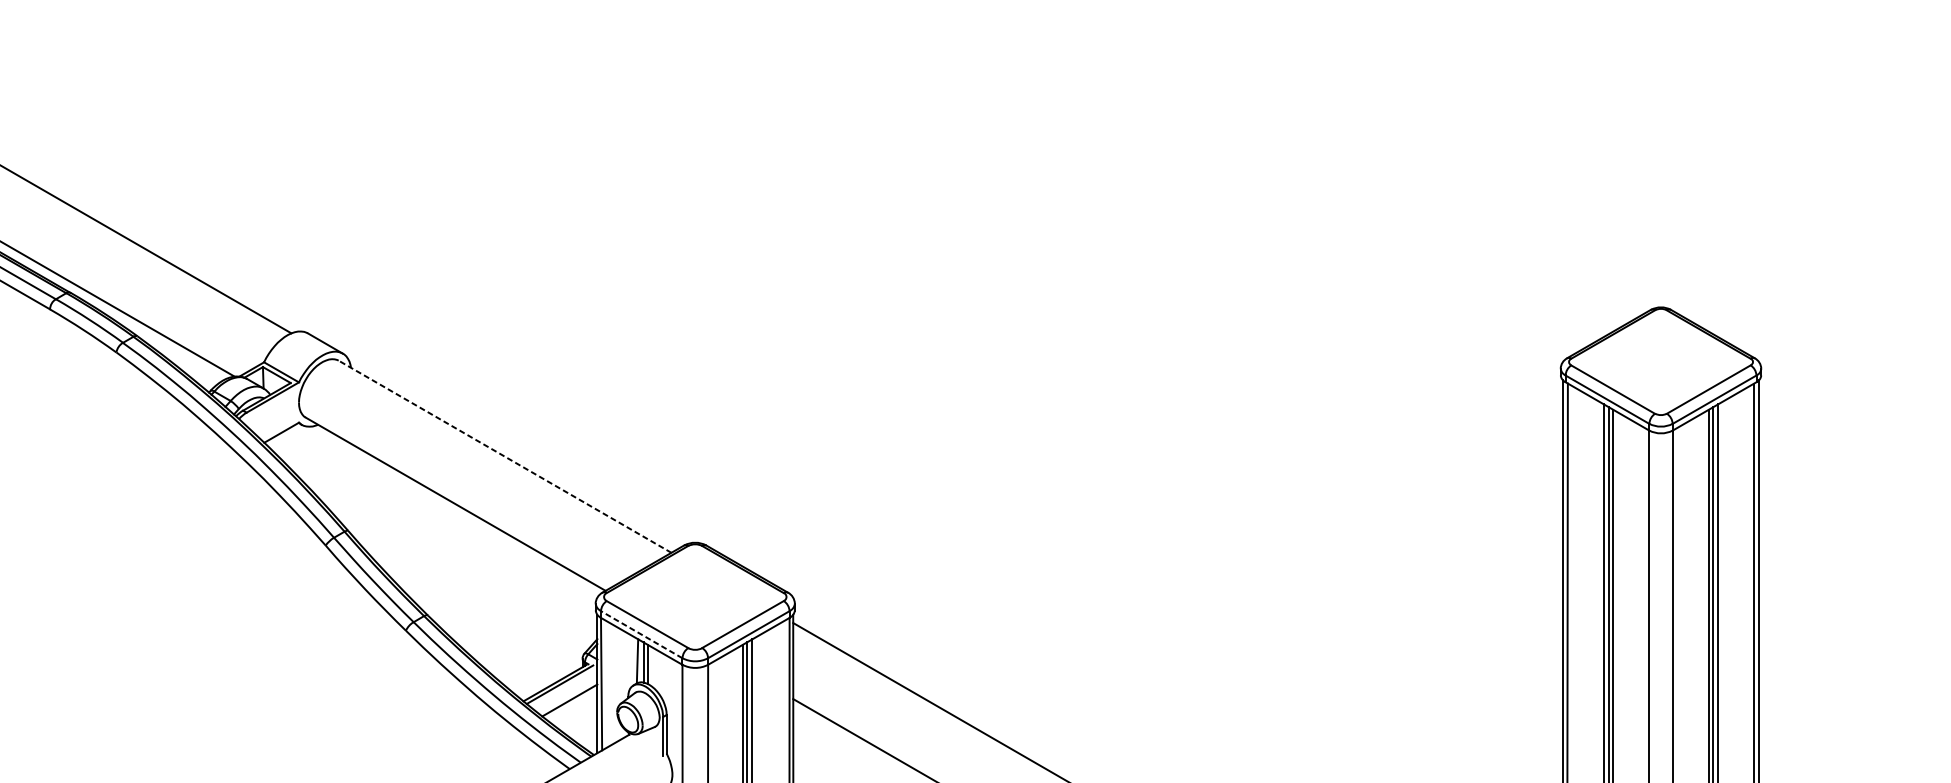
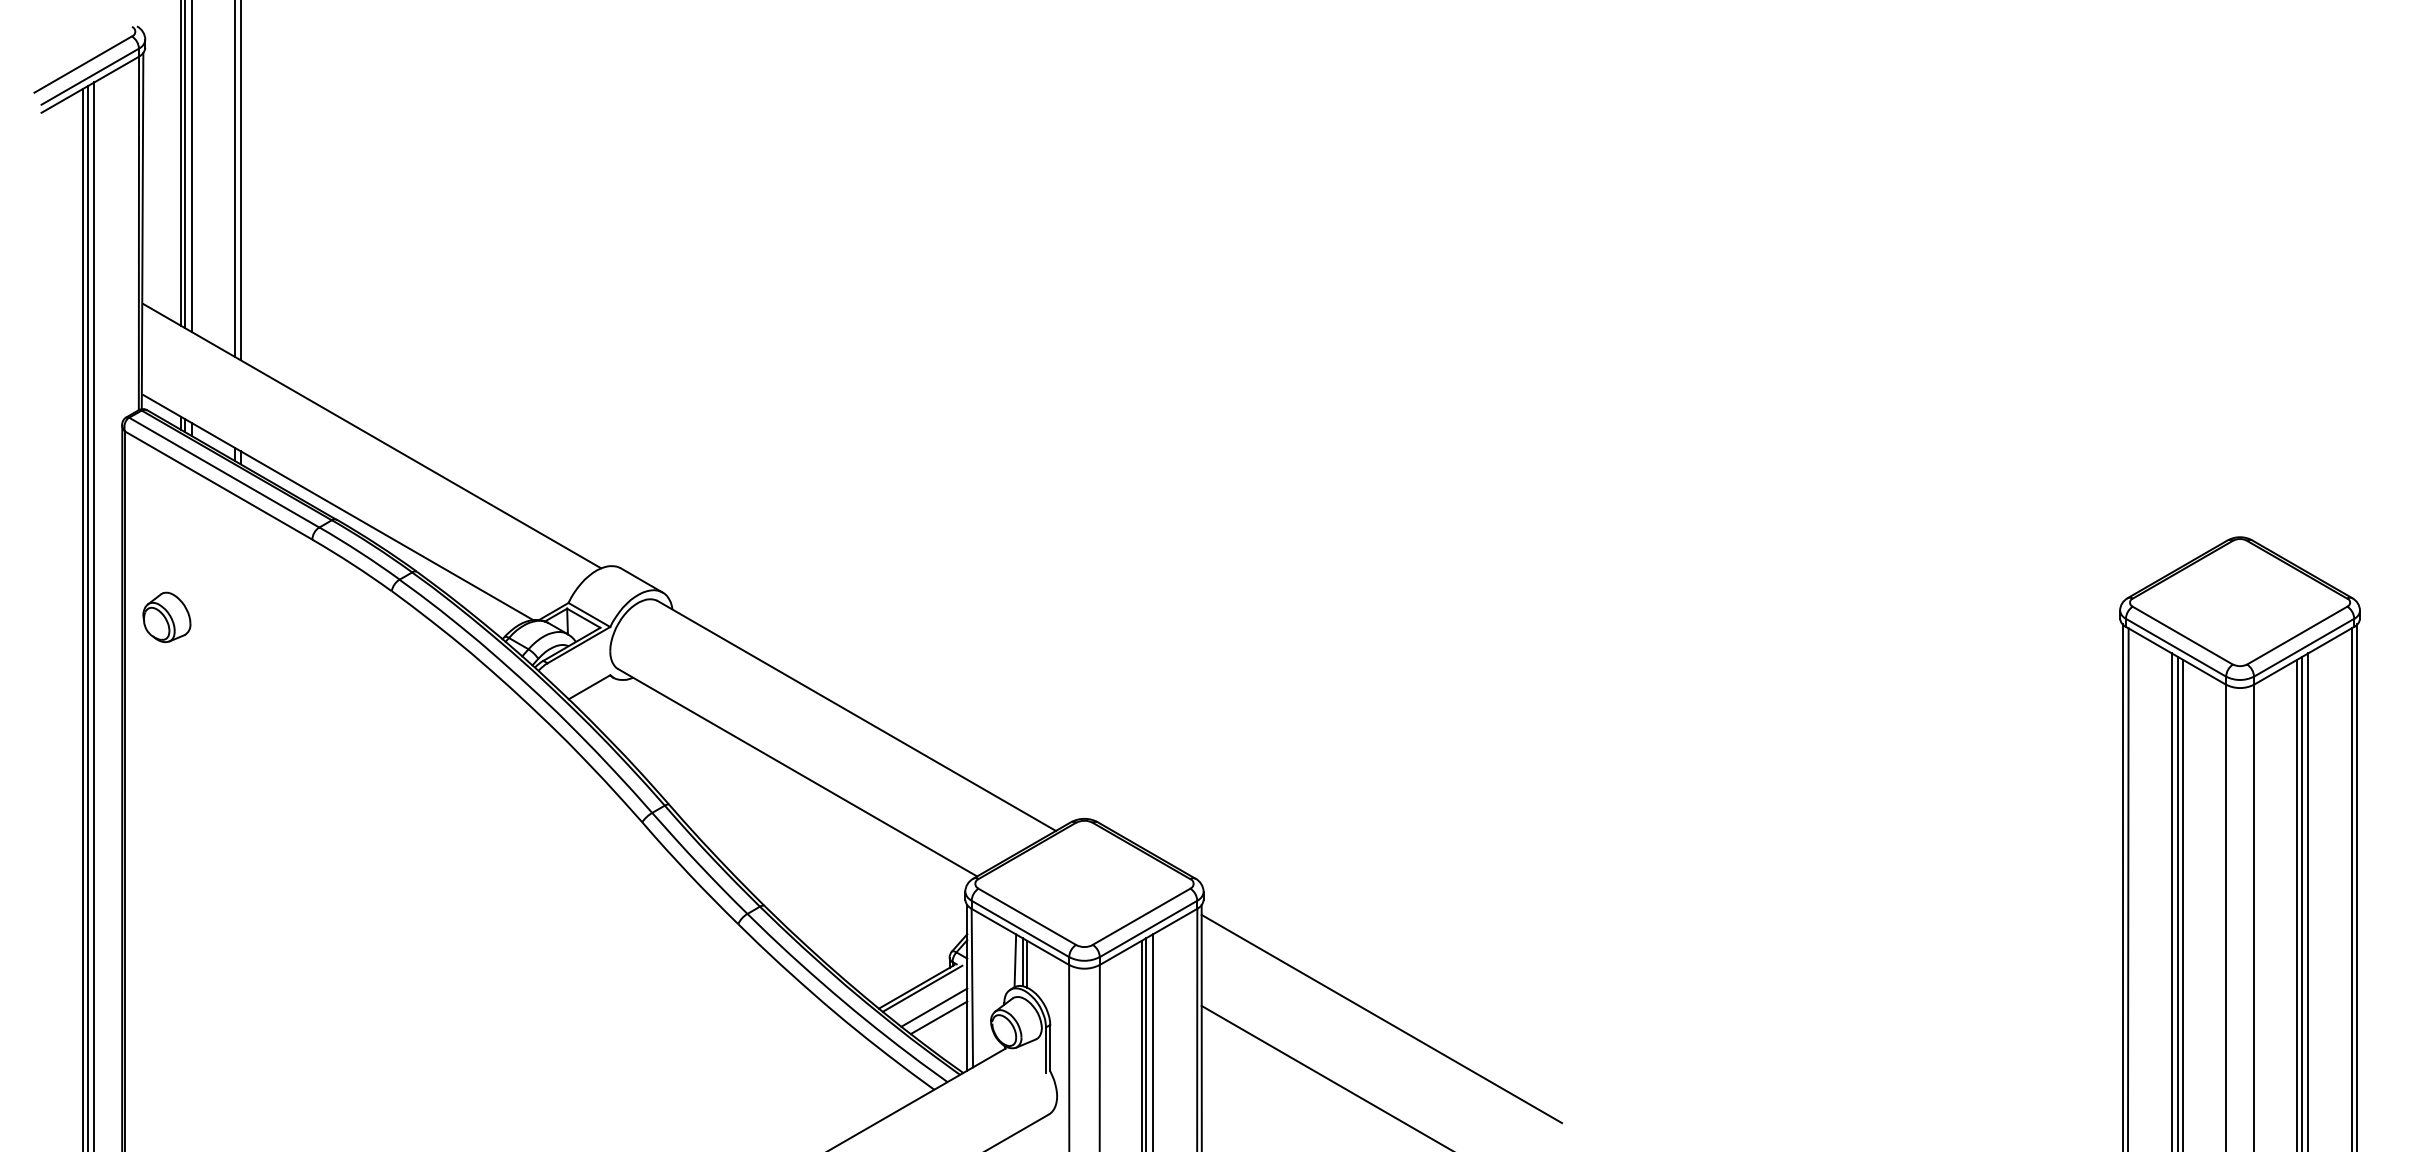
line: (504, 456) -> (856, 715), dashed -> solid
line: (640, 634) -> (1019, 928), dashed -> solid
line: (573, 708) -> (938, 1017), added

